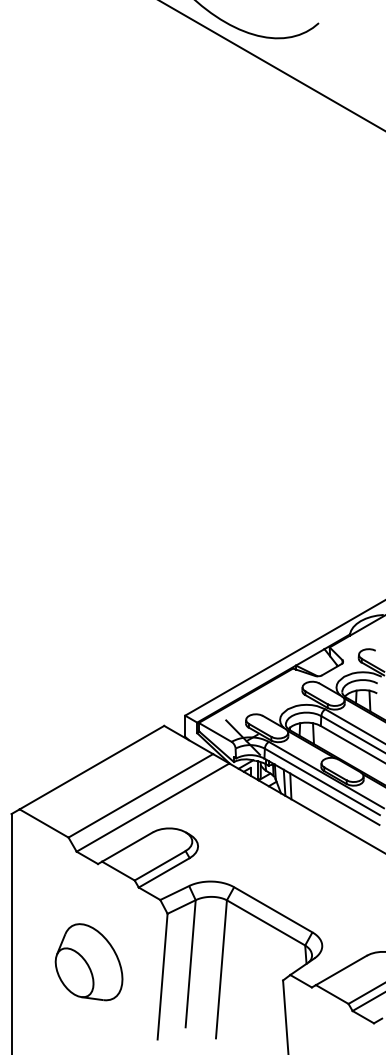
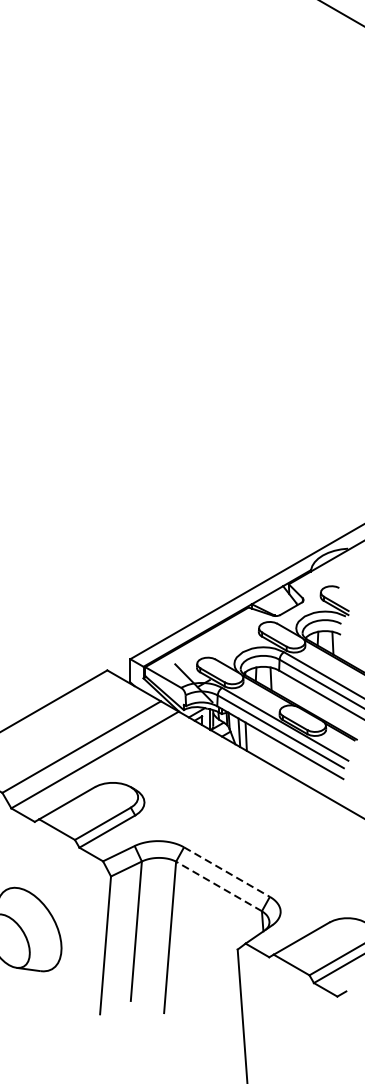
line: (273, 910) -> (227, 872), solid -> dashed
line: (265, 922) -> (218, 886), solid -> dashed

